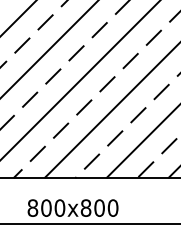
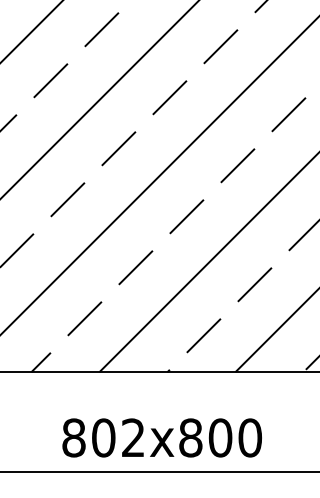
text: (59, 207) -> (132, 436), 800x800 -> 802x800

